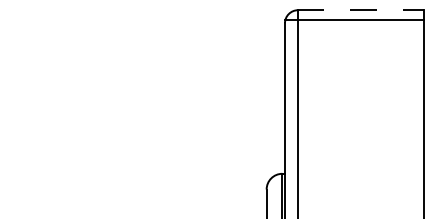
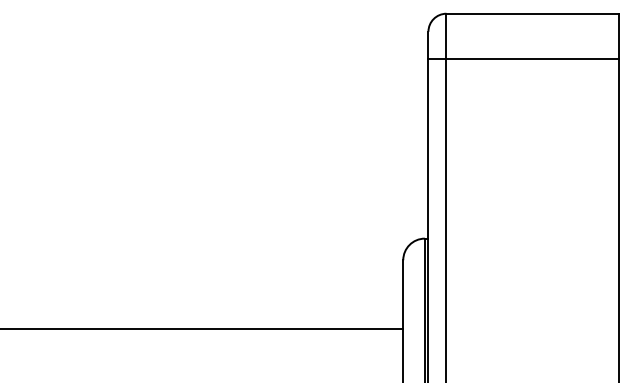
line: (361, 10) -> (533, 13), dashed -> solid
line: (354, 19) -> (523, 58), moved

